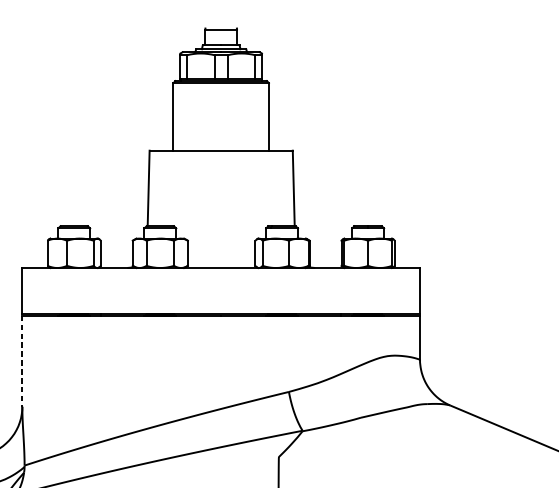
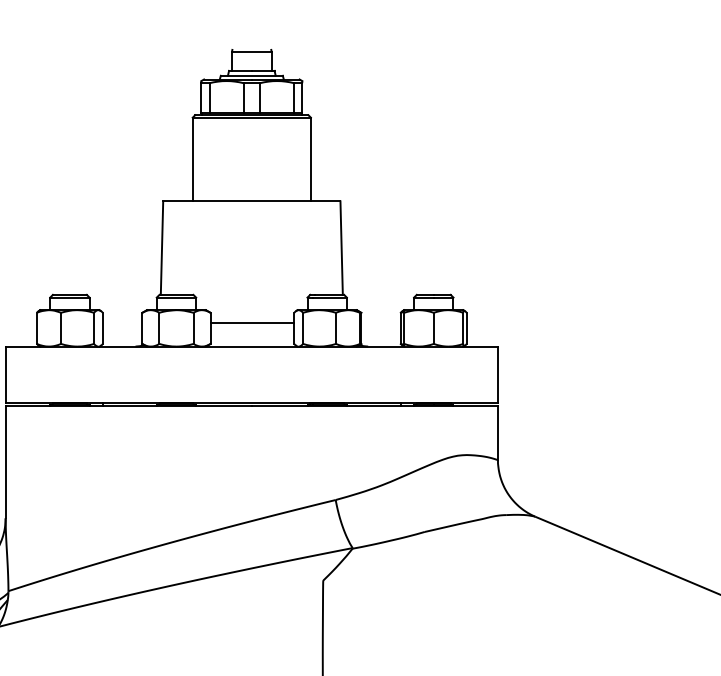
line: (221, 248) -> (252, 322), added
line: (22, 361) -> (5, 462), dashed -> solid

